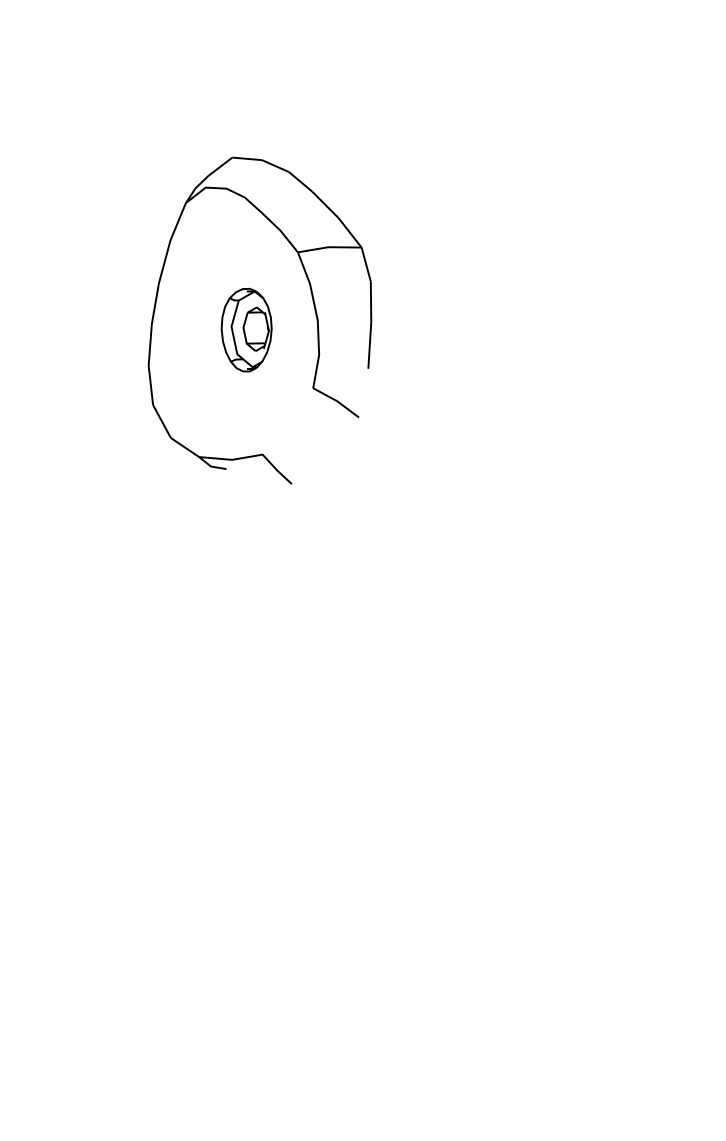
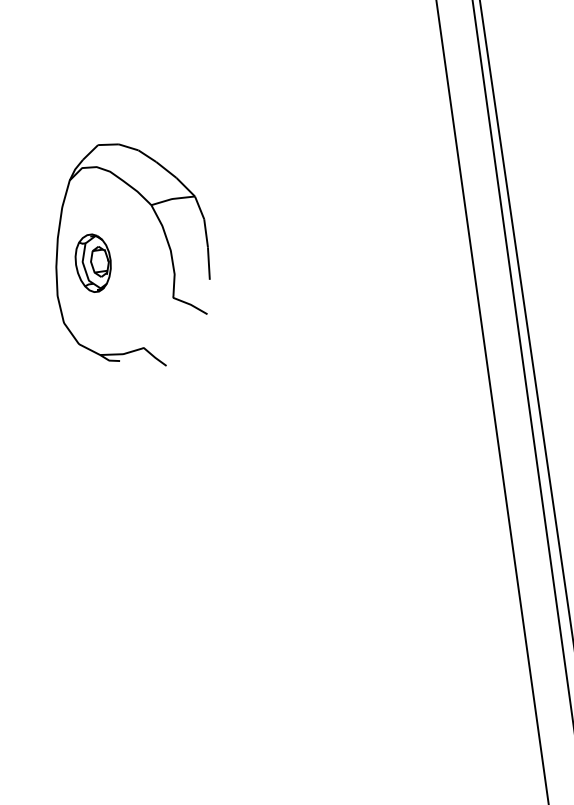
part: (245, 328) -> (92, 262), moved

